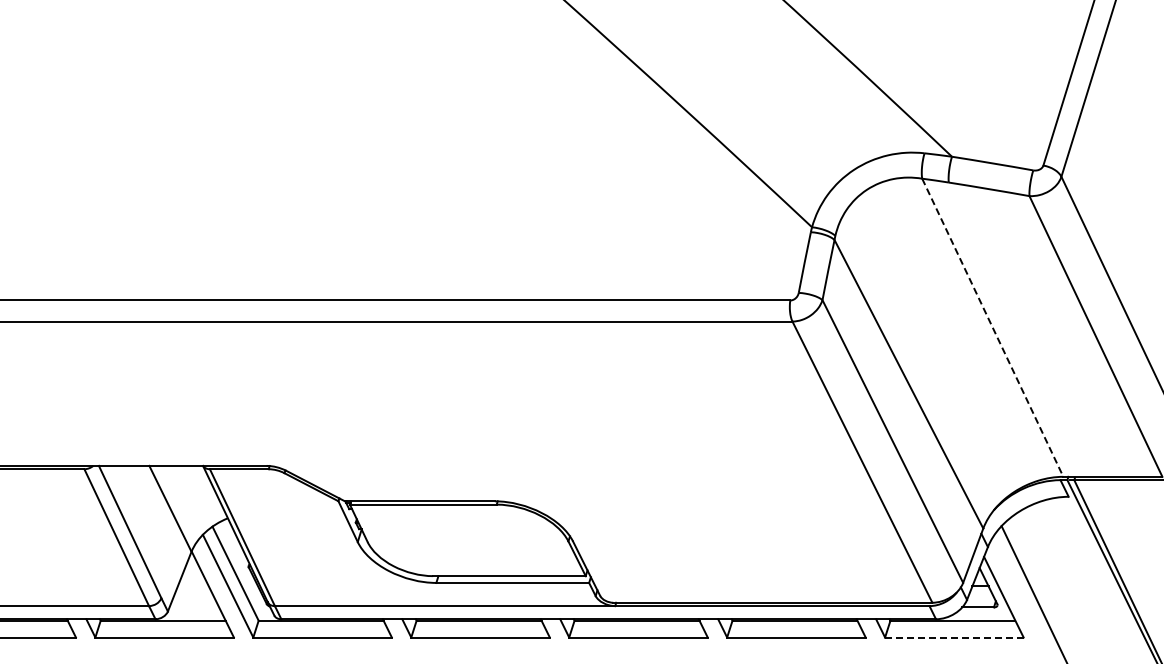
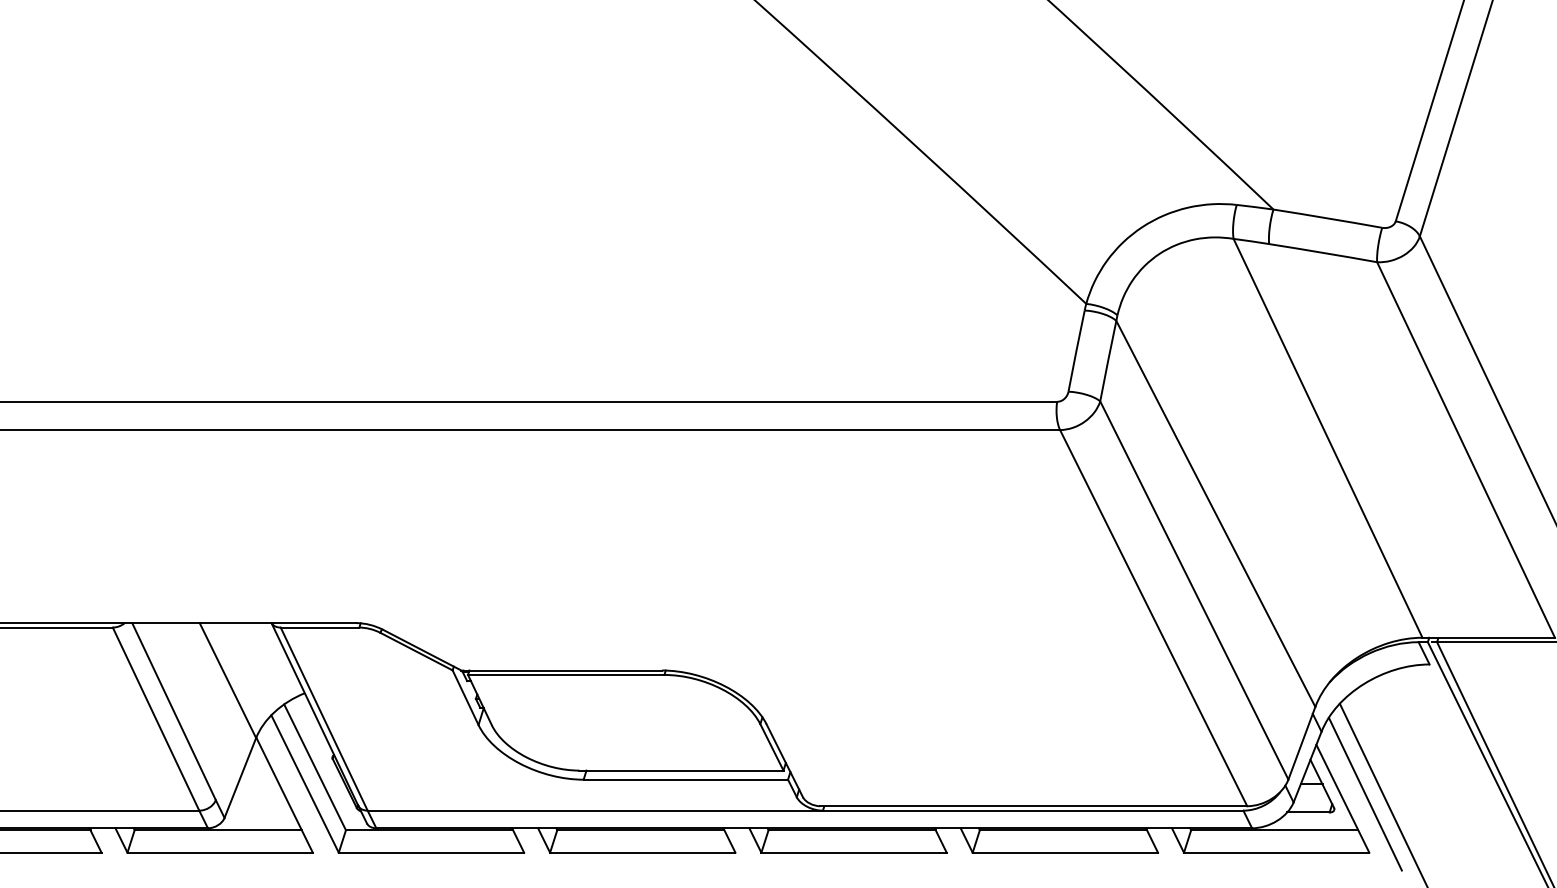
line: (992, 327) -> (1327, 437), dashed -> solid
line: (1020, 593) -> (1365, 793), added
line: (954, 637) -> (1276, 852), dashed -> solid

